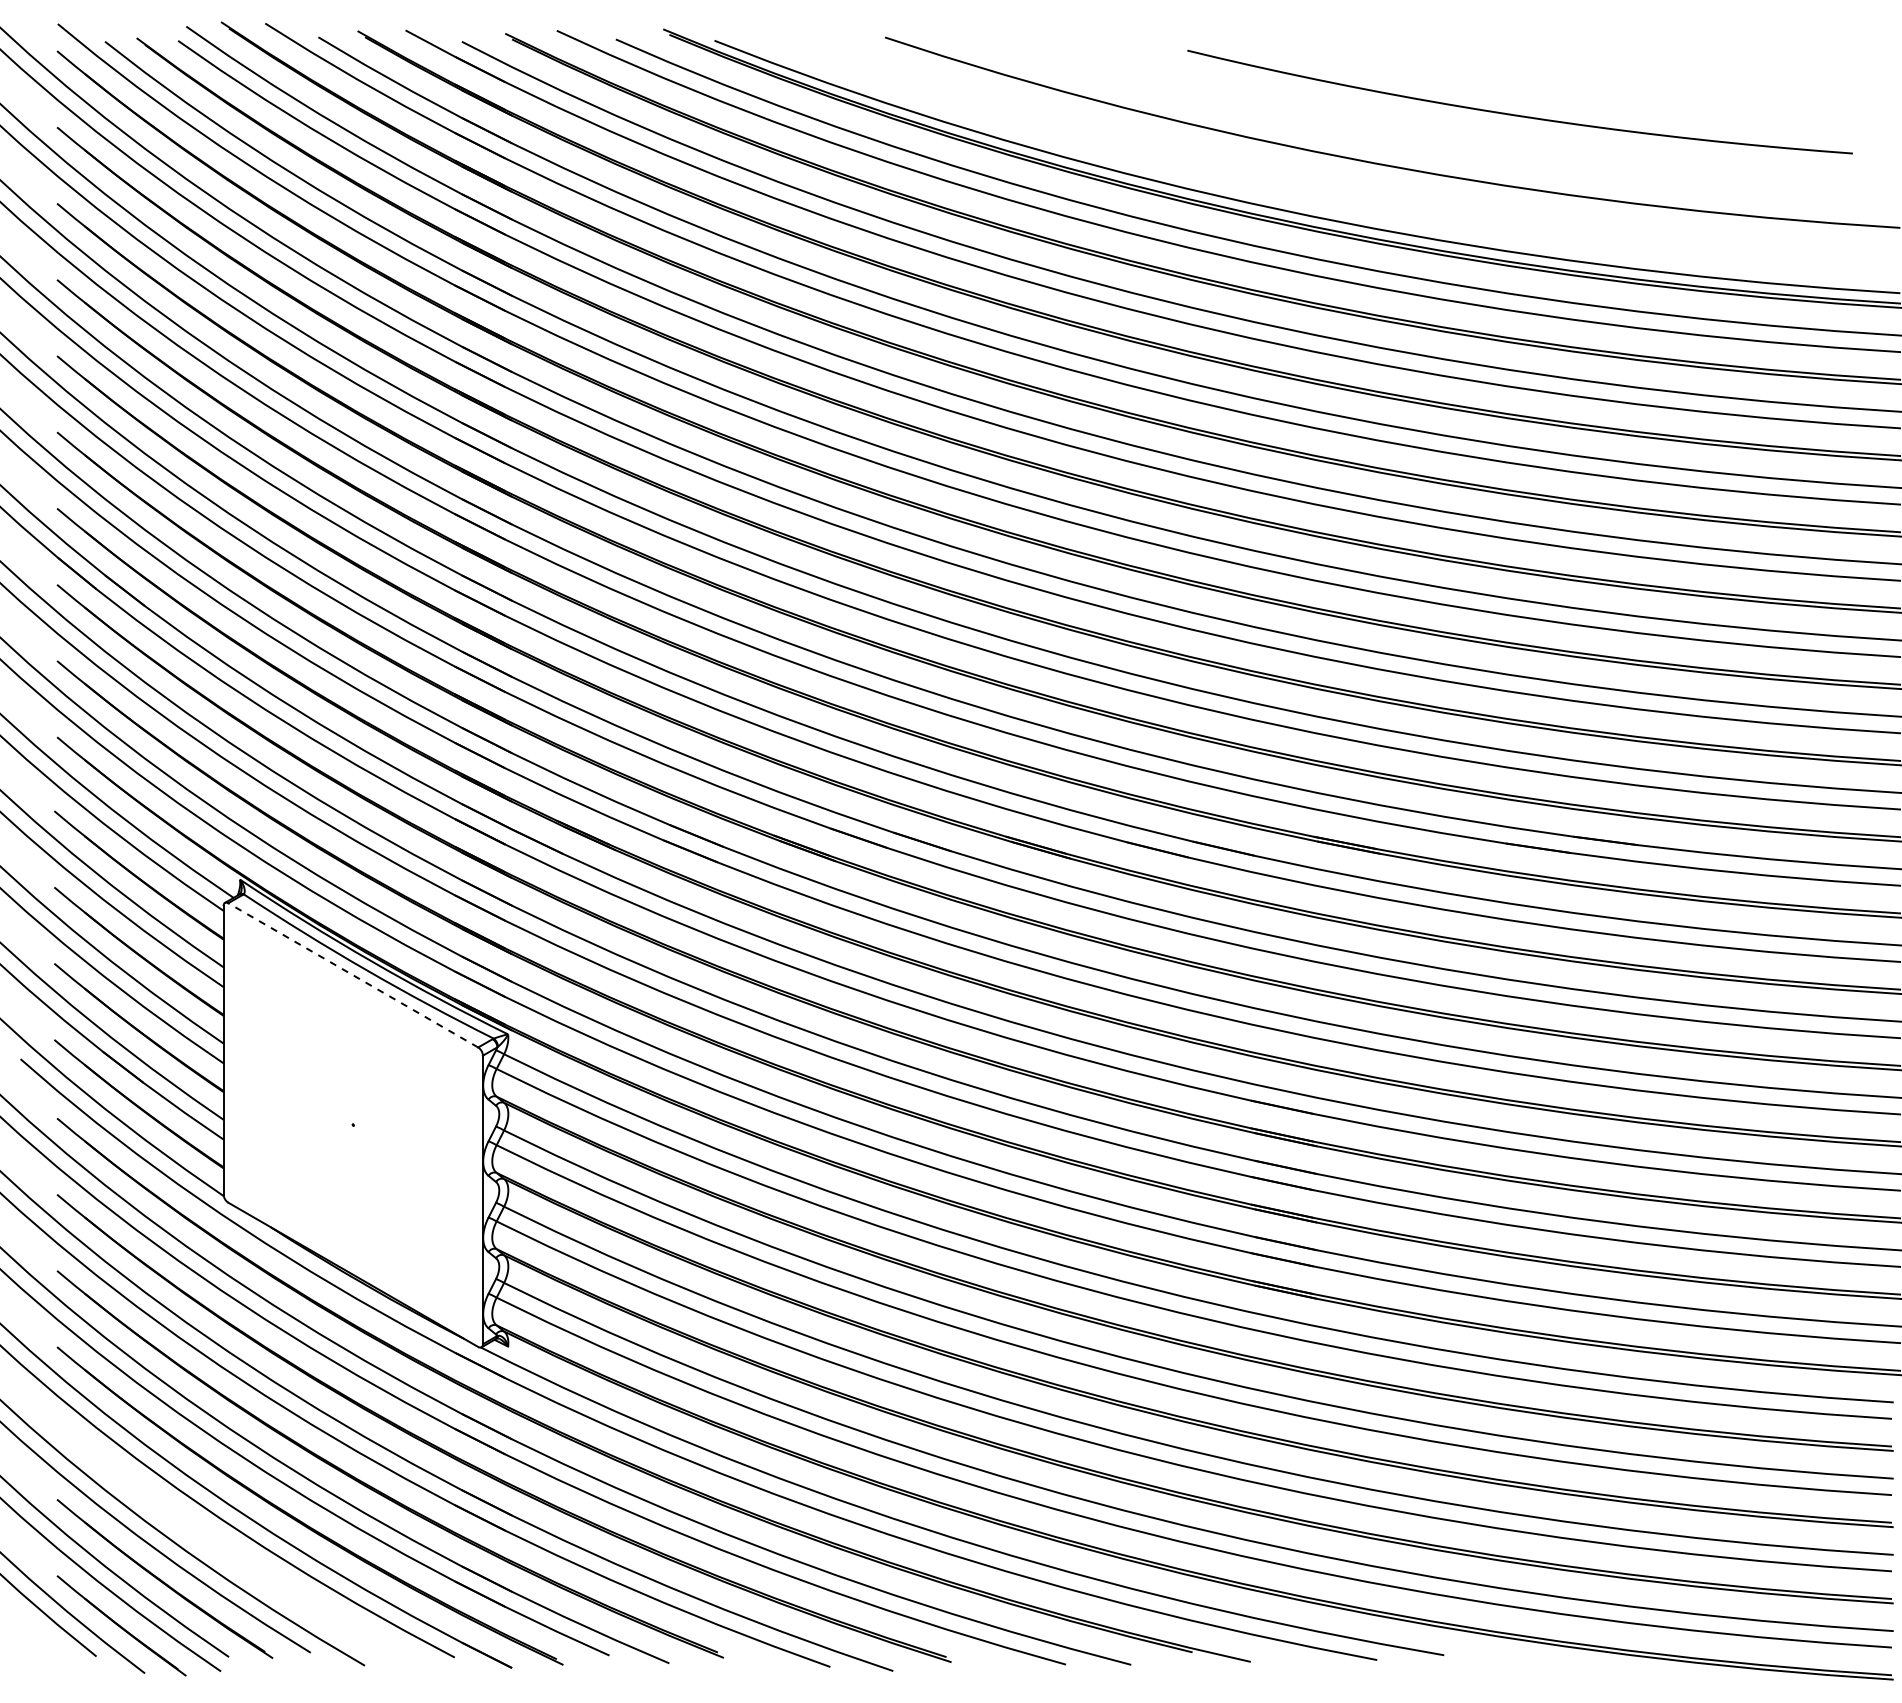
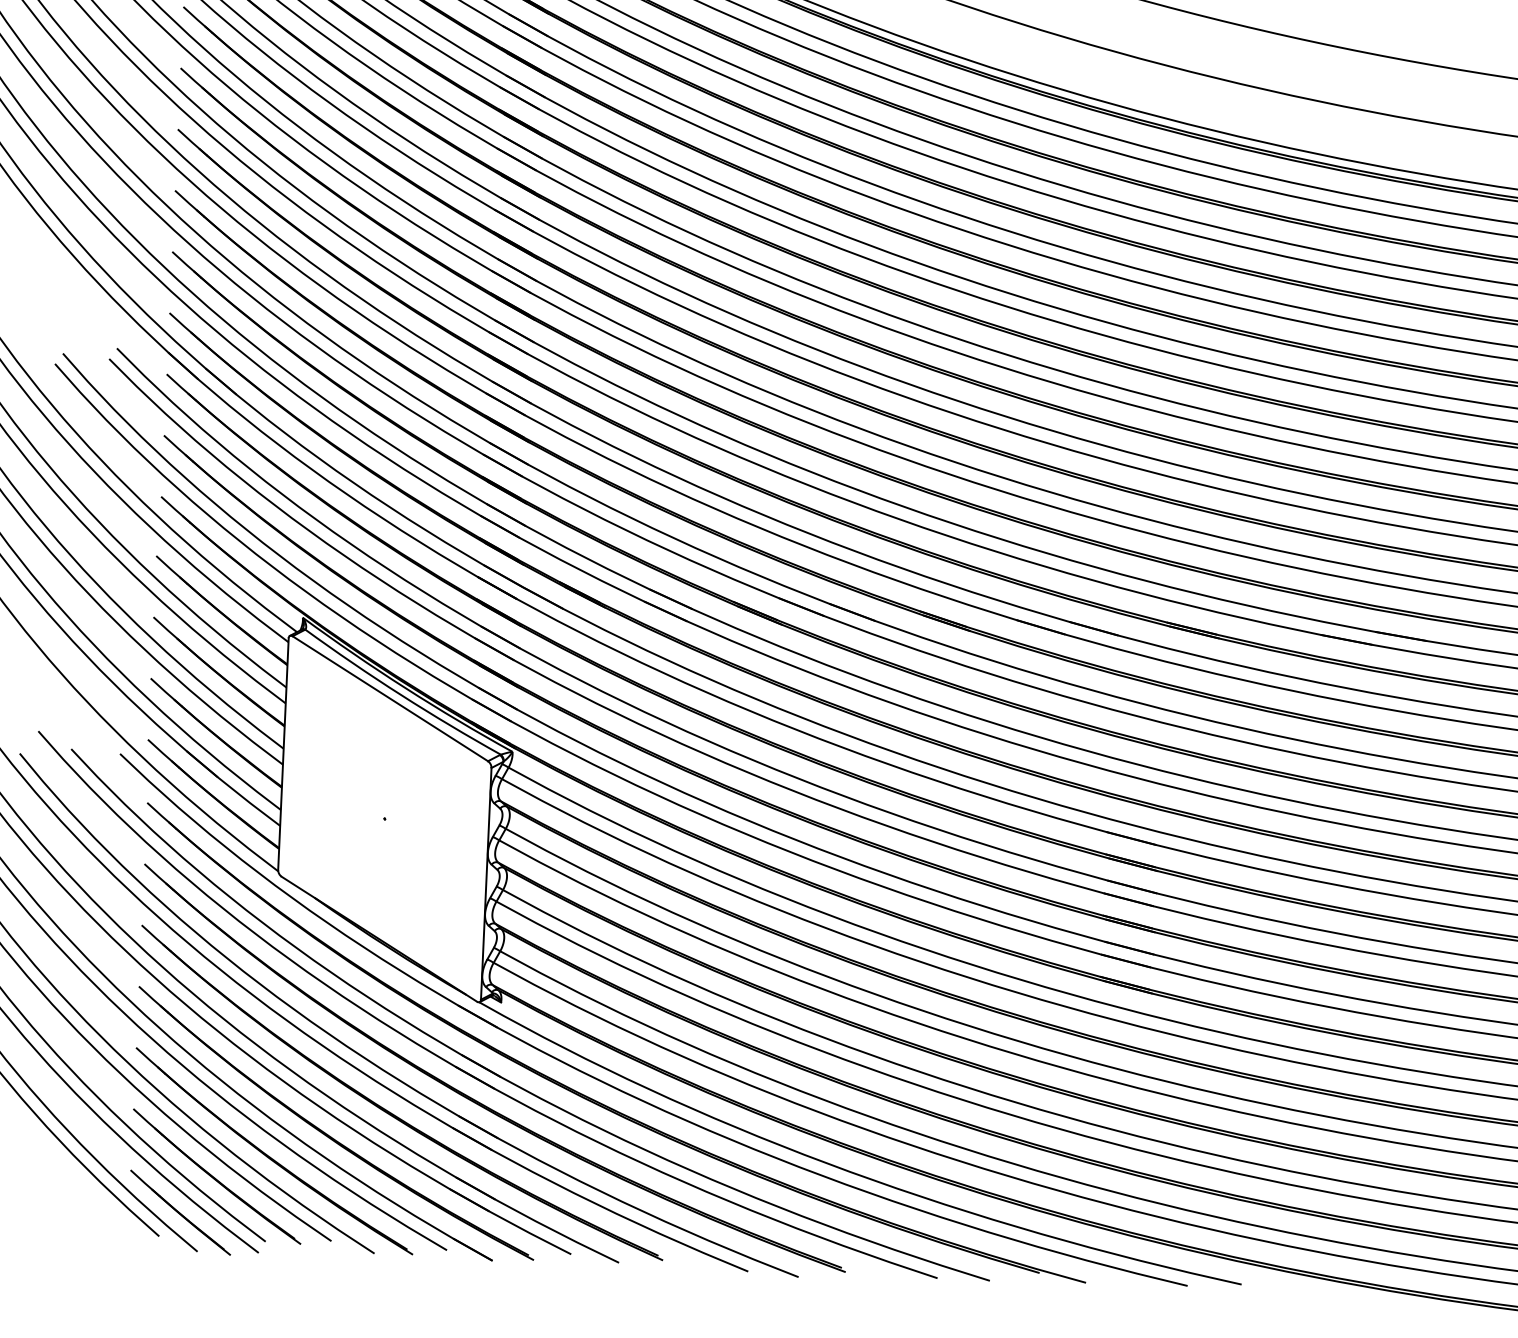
line: (352, 975) -> (389, 698), dashed -> solid
part: (230, 1551) -> (270, 1156), added

